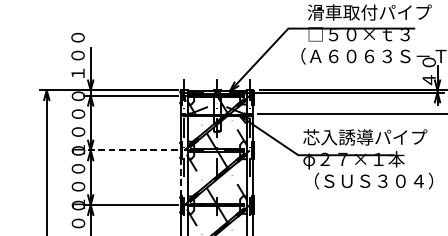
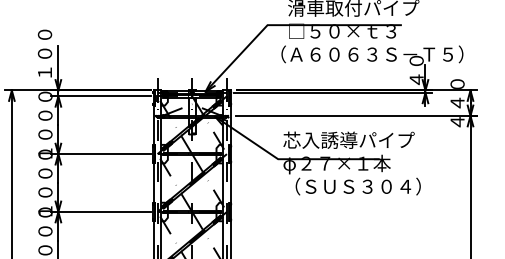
line: (131, 150) -> (101, 154), dashed -> solid
line: (180, 178) -> (153, 183), dashed -> solid

